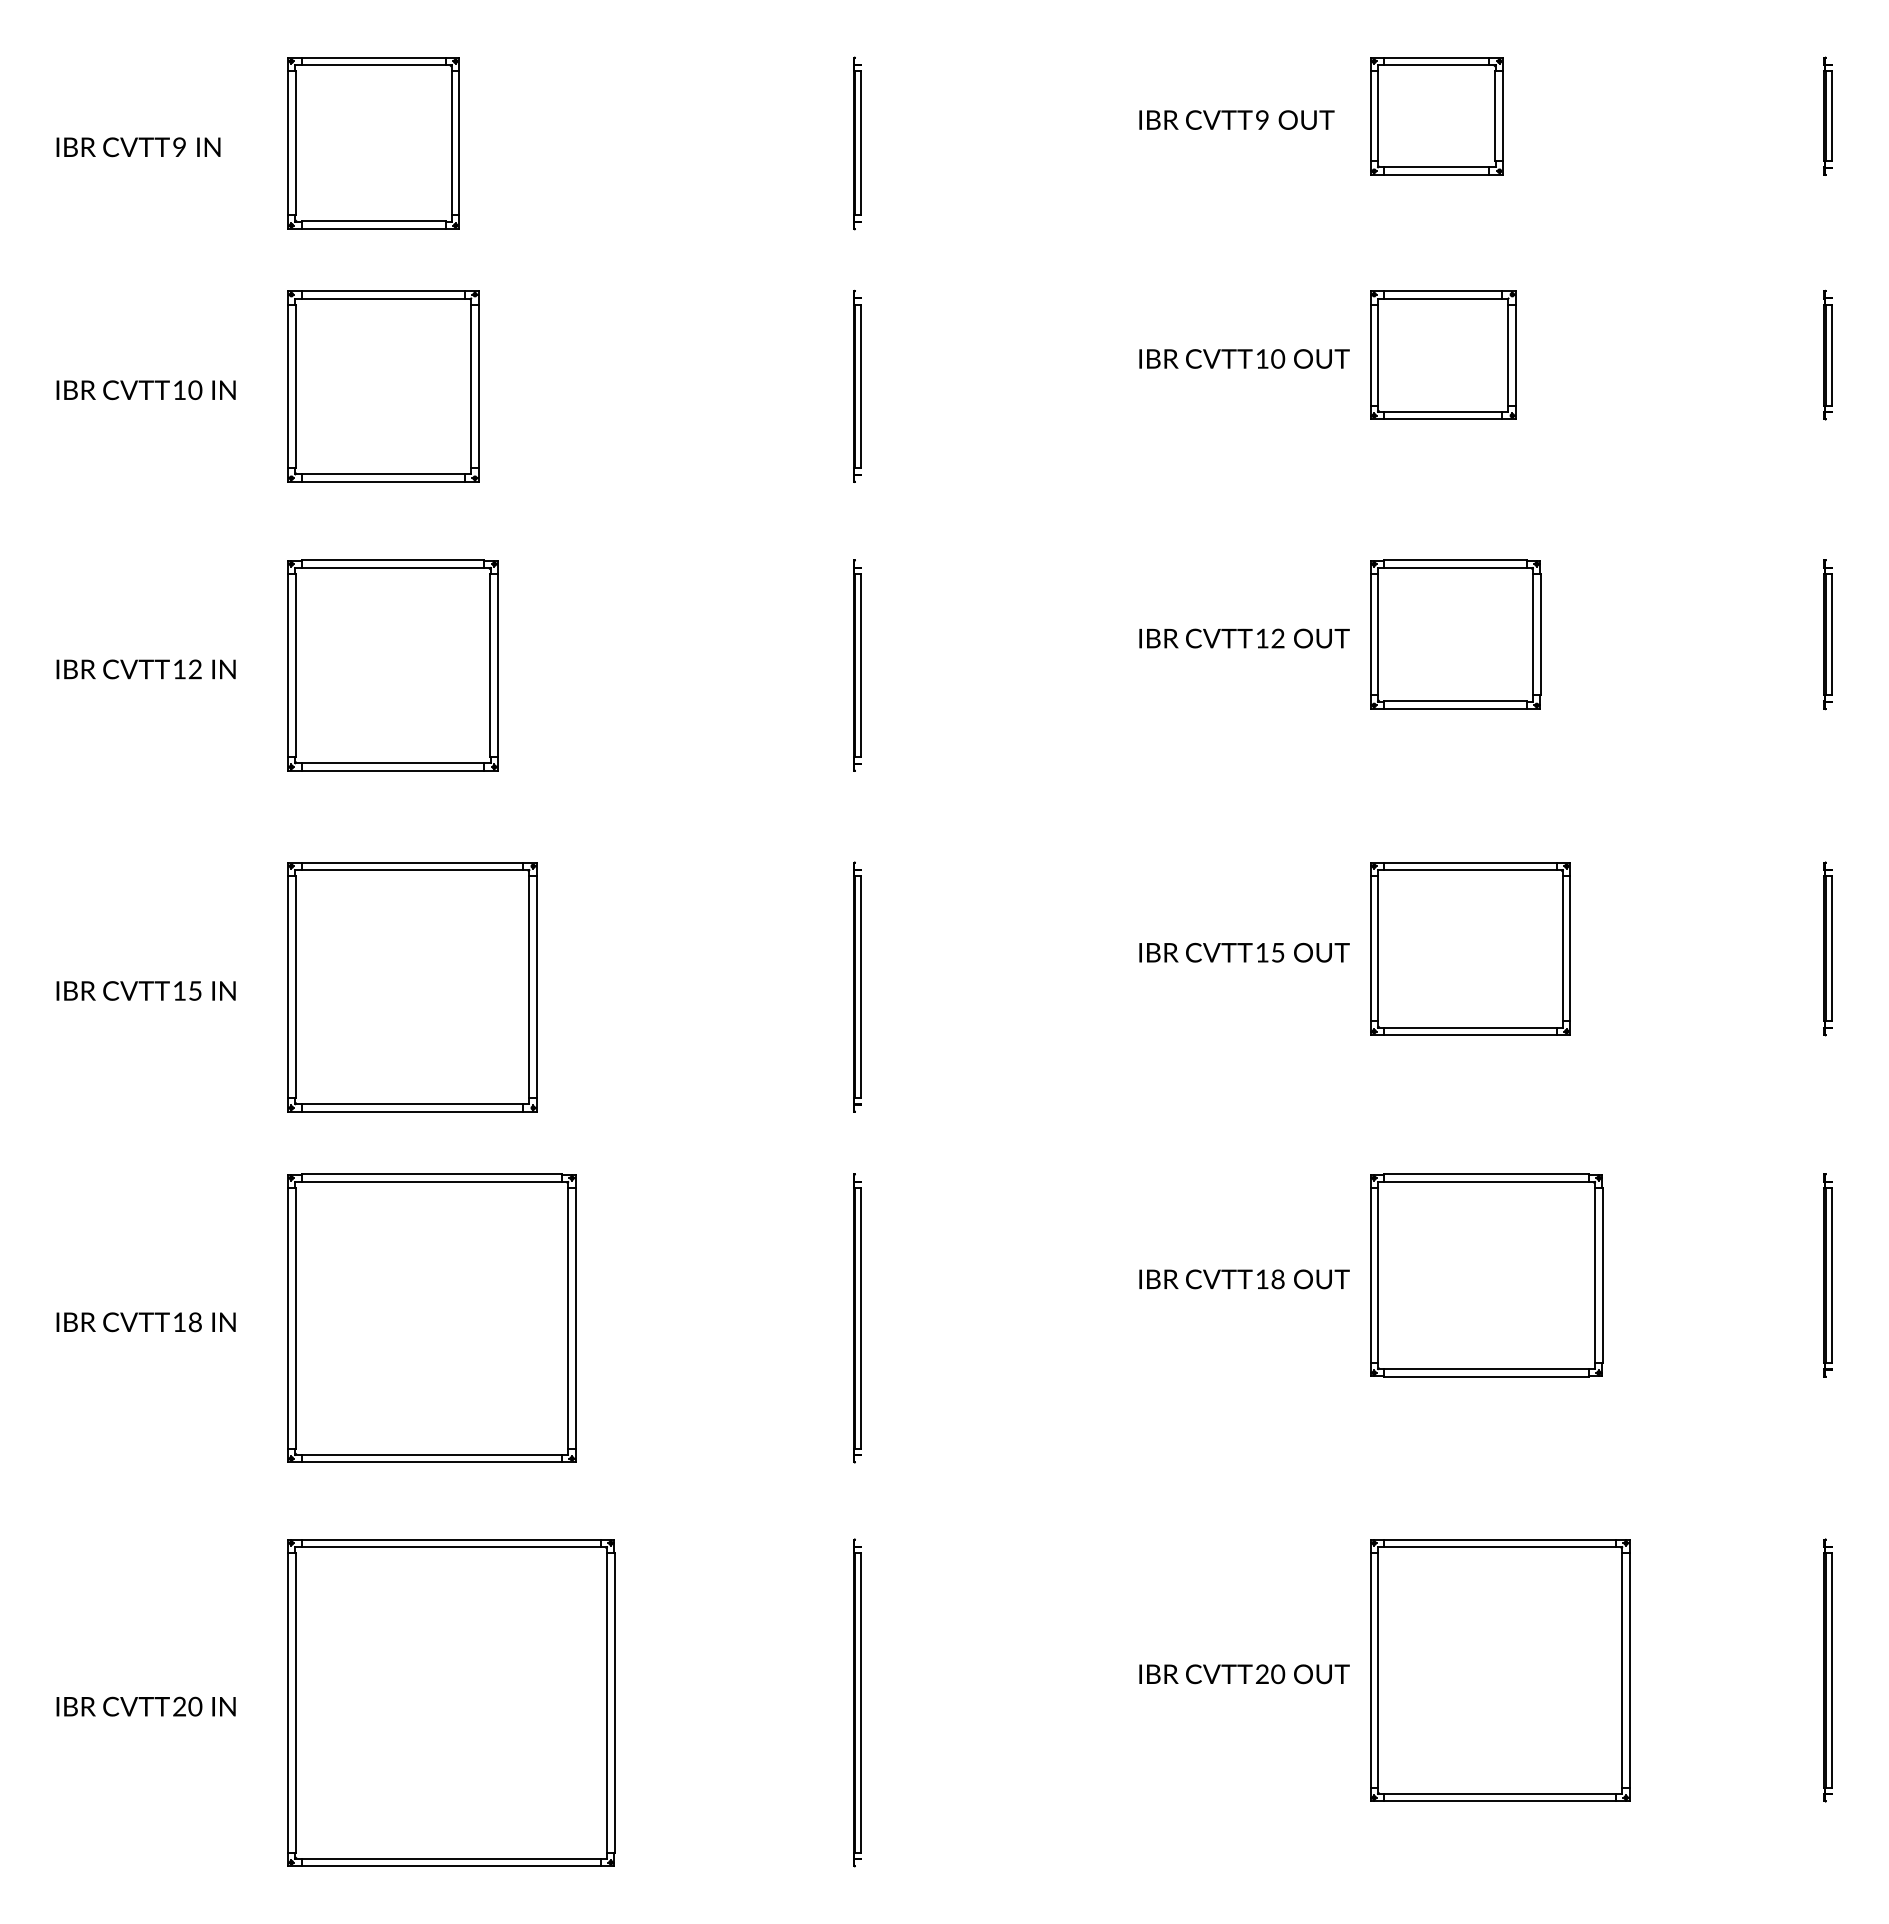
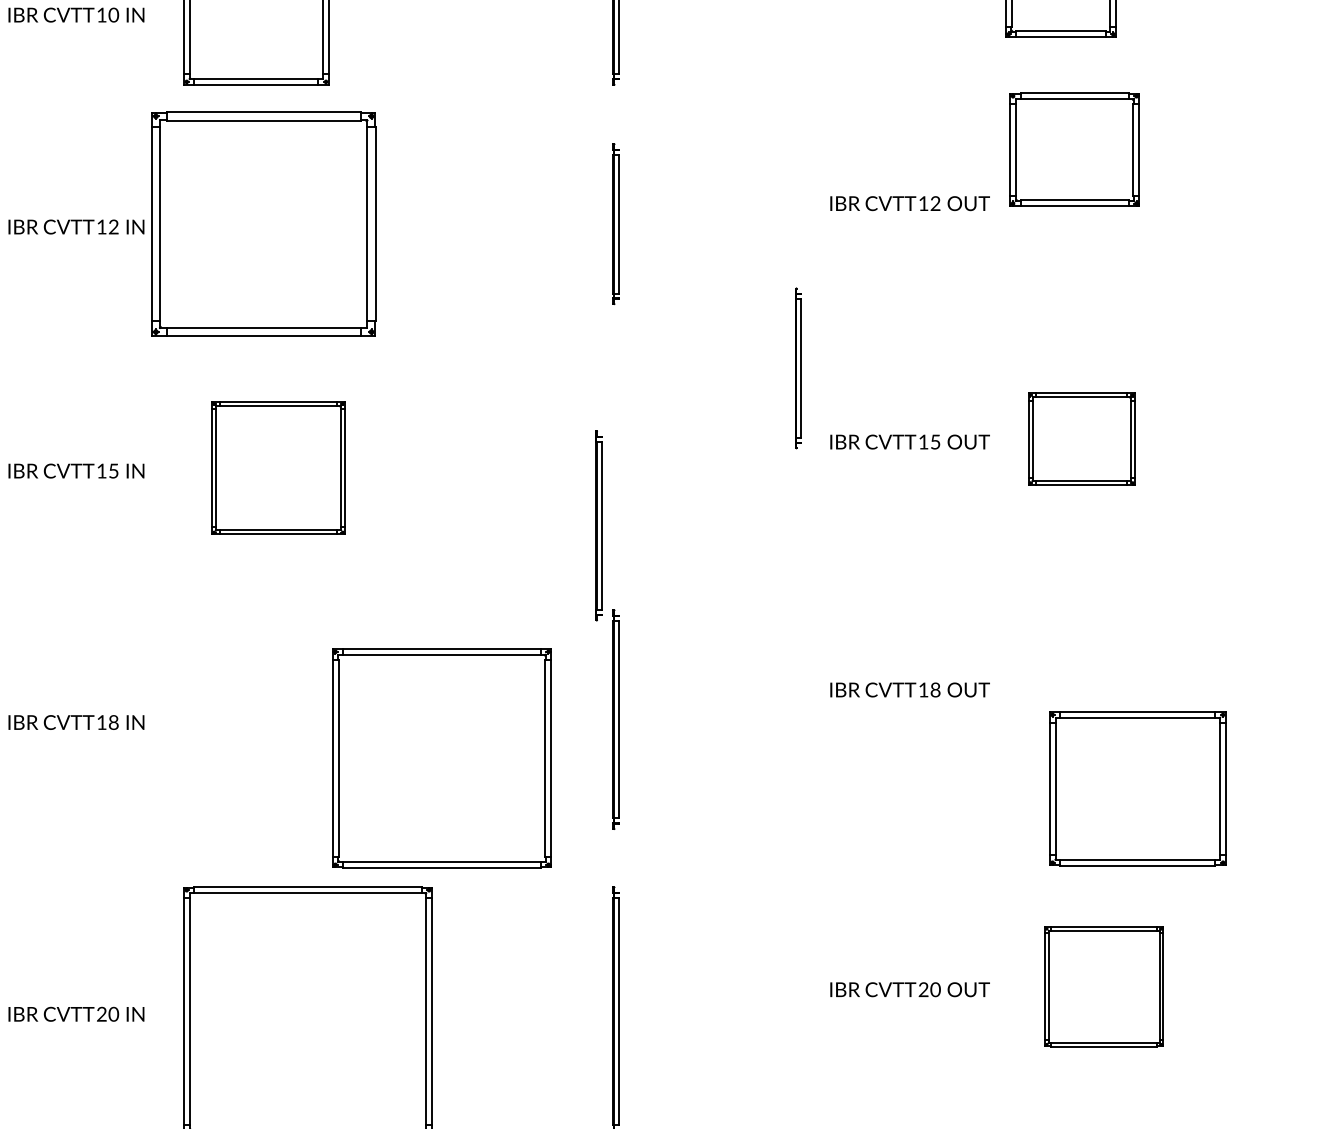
part: (1455, 634) -> (1074, 149), moved
part: (392, 665) -> (263, 224), size x1.4
part: (1097, 855) -> (798, 368), added
part: (1470, 948) -> (1081, 438), size x0.7
part: (857, 986) -> (598, 525), moved
part: (412, 987) -> (278, 468), size x0.7
part: (1486, 1275) -> (1137, 788), moved
part: (431, 1317) -> (441, 757), moved
part: (1500, 1670) -> (1104, 986), size x0.6

